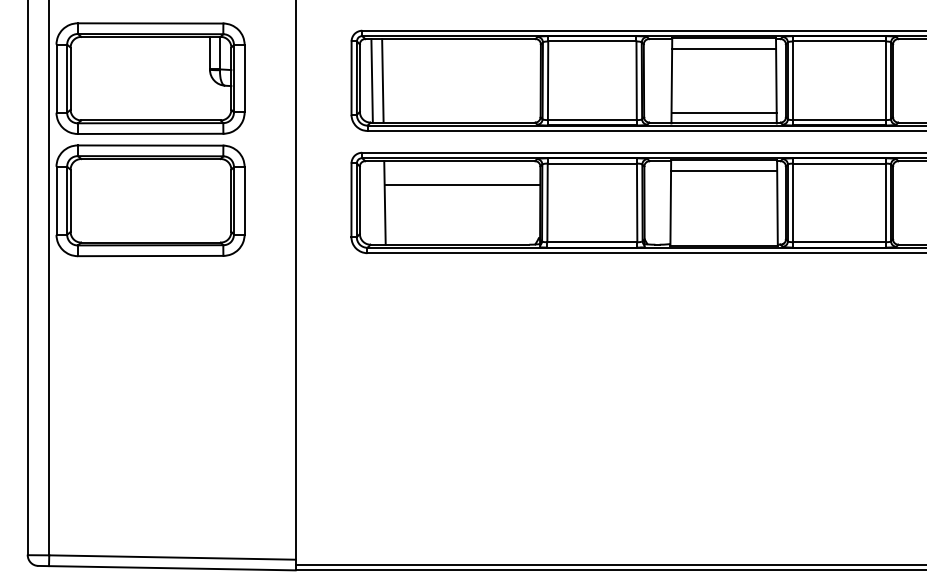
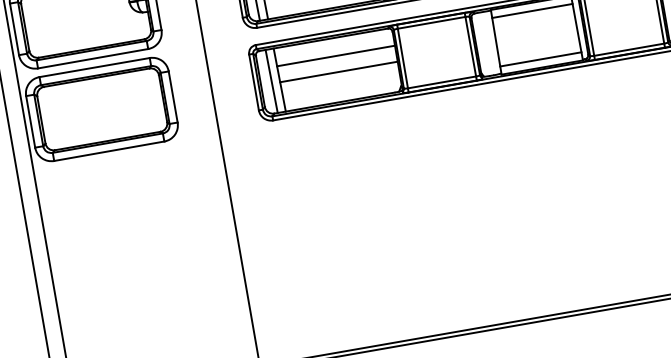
line: (374, 202) -> (271, 81), added
line: (462, 205) -> (338, 71), added
line: (723, 234) -> (540, 59), added

